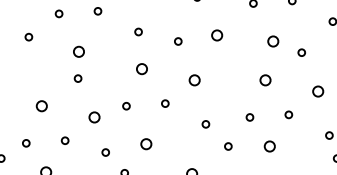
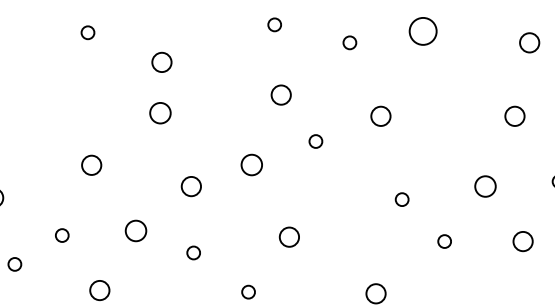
circle: (217, 35) -> (424, 31), size x1.4
circle: (28, 36) -> (87, 31), moved
circle: (77, 78) -> (159, 112), size x1.6
circle: (165, 103) -> (316, 141), moved
circle: (126, 106) -> (251, 165), size x1.6
circle: (249, 117) -> (484, 186), size x1.6
circle: (64, 140) -> (134, 230), size x1.6
circle: (105, 152) -> (193, 252), moved

